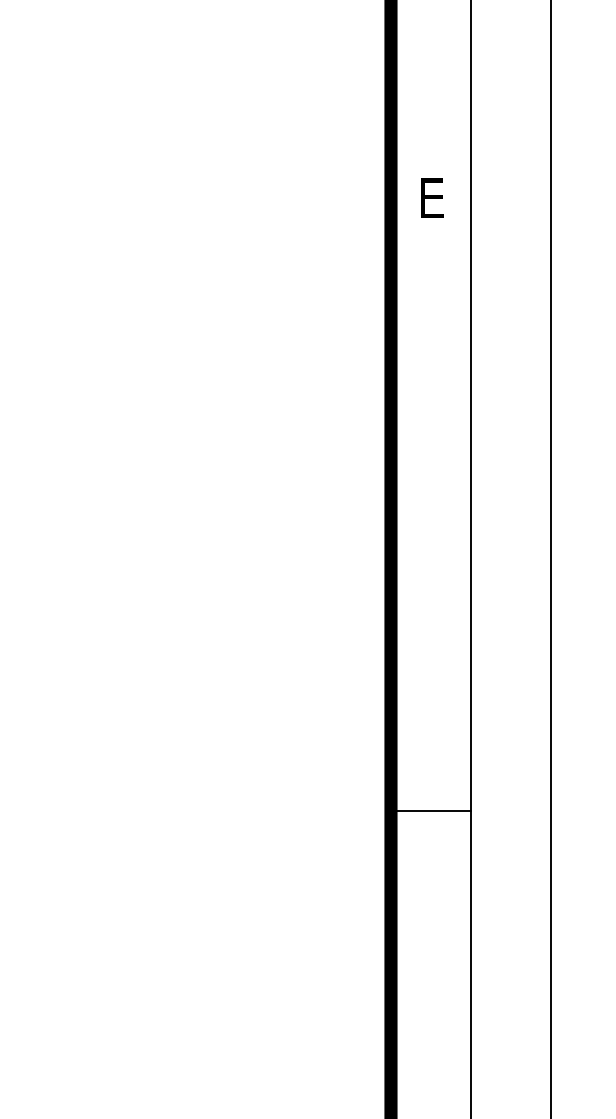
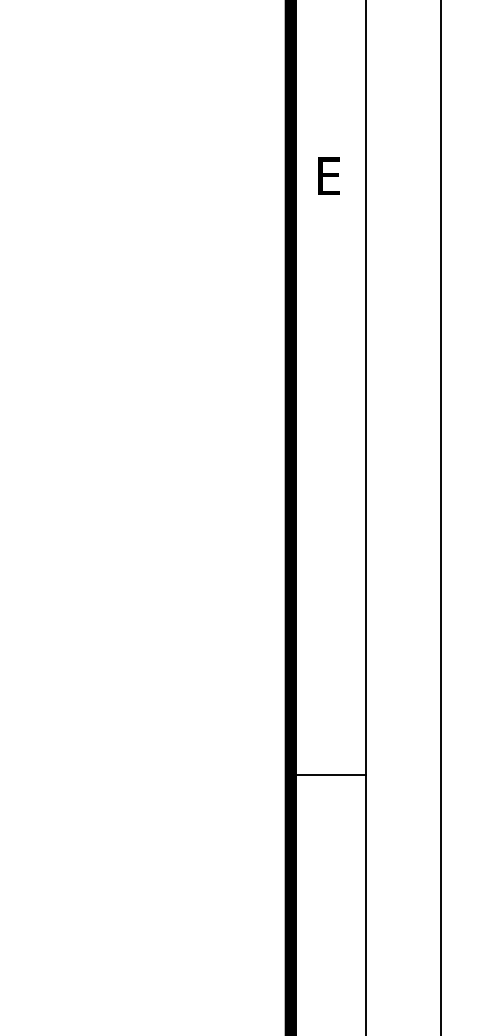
line: (430, 811) -> (327, 775), moved

